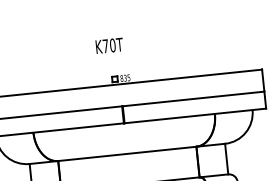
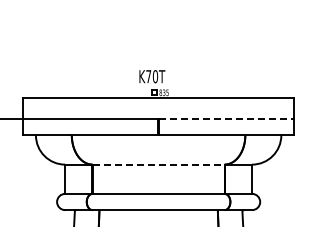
text: (109, 45) -> (152, 76), moved
line: (193, 99) -> (226, 119), solid -> dashed
line: (128, 153) -> (159, 164), solid -> dashed

